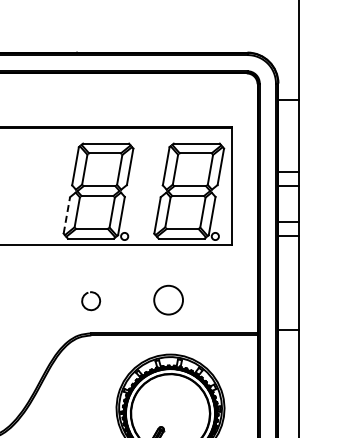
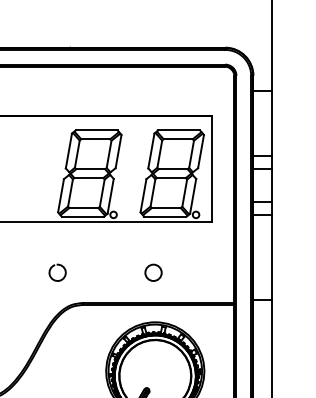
line: (66, 214) -> (60, 194), dashed -> solid
circle: (168, 300) -> (153, 273), size x0.62
arc: (97, 305) -> (63, 276), moved

